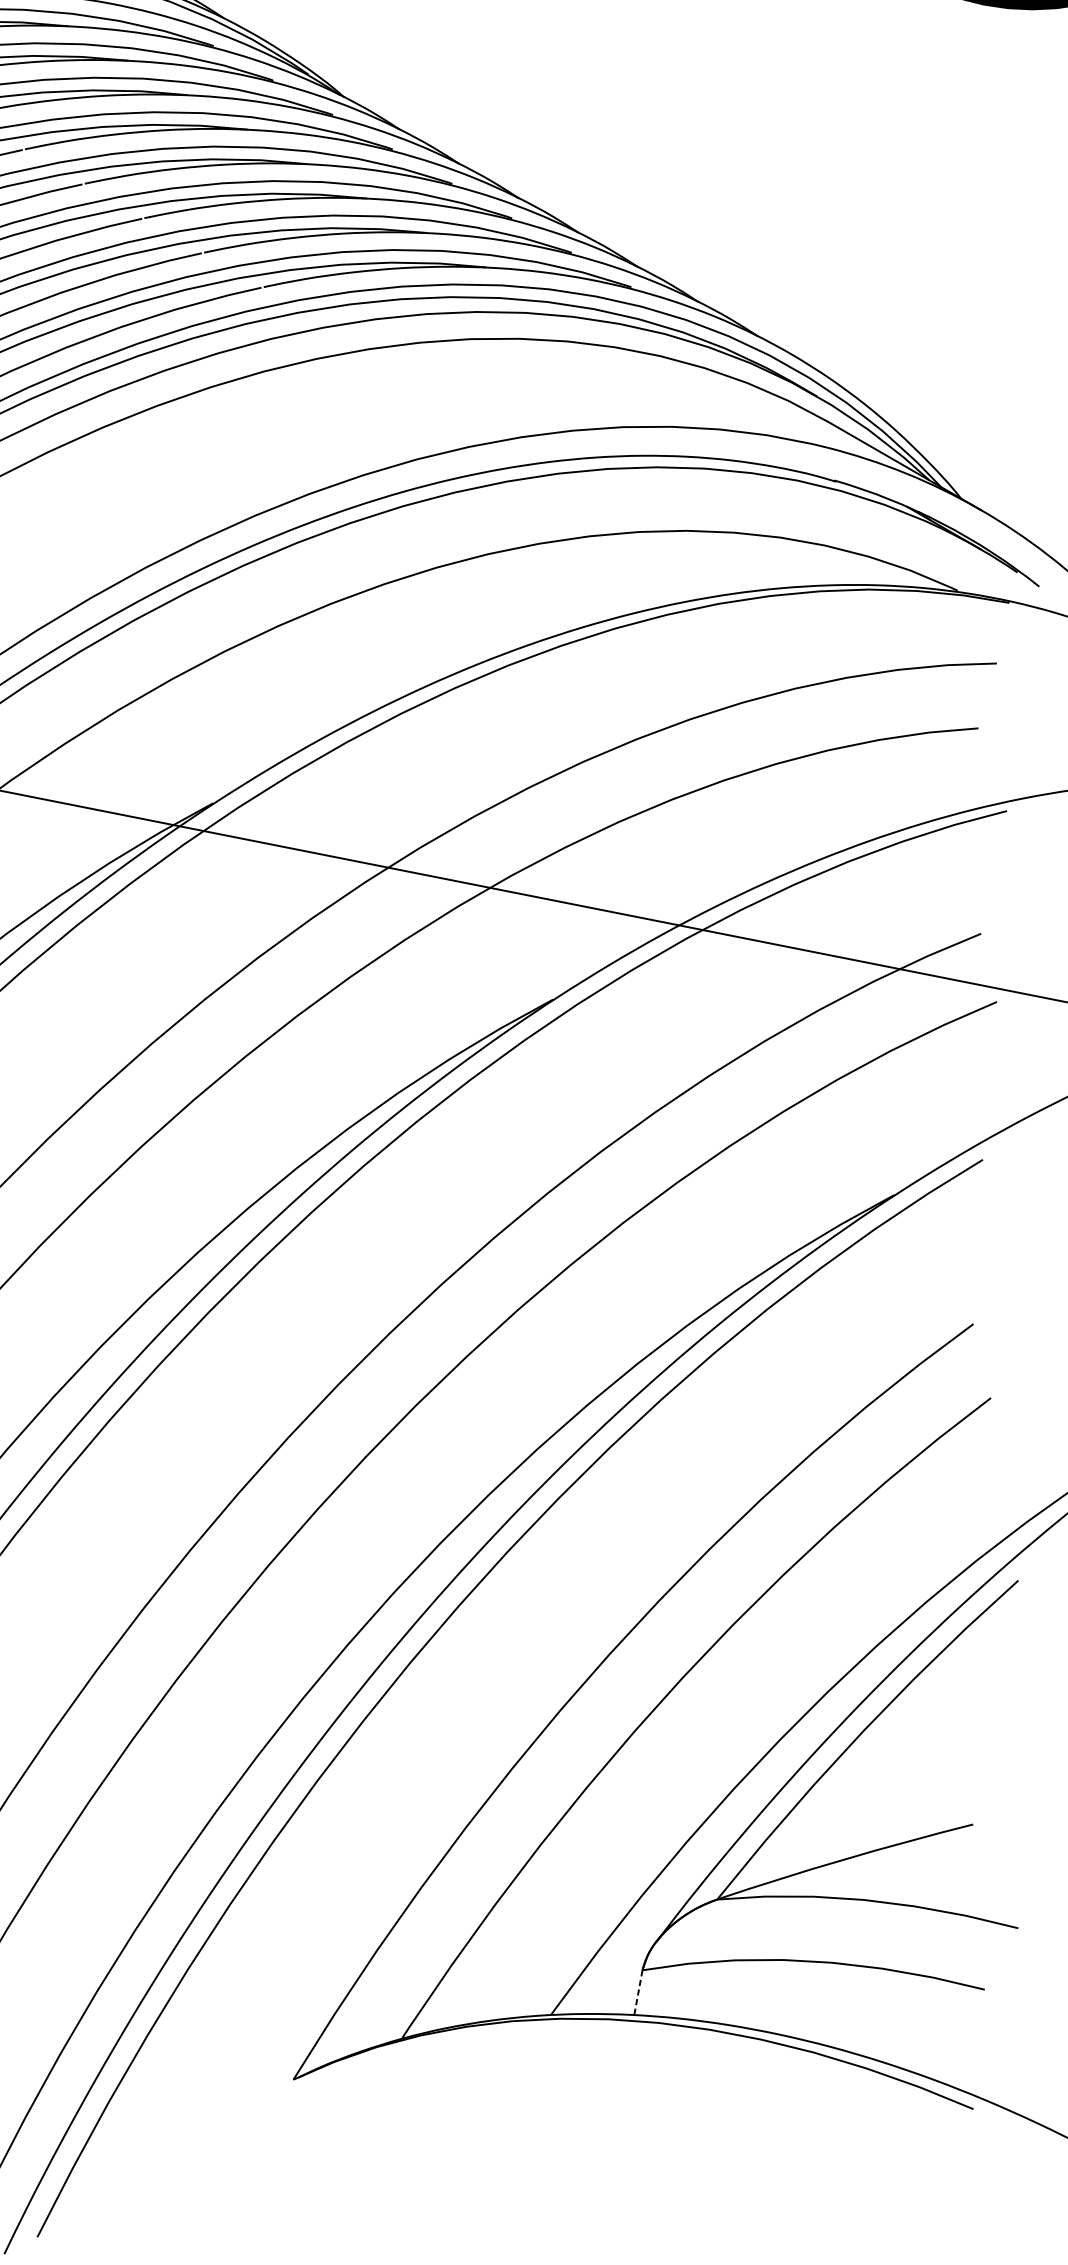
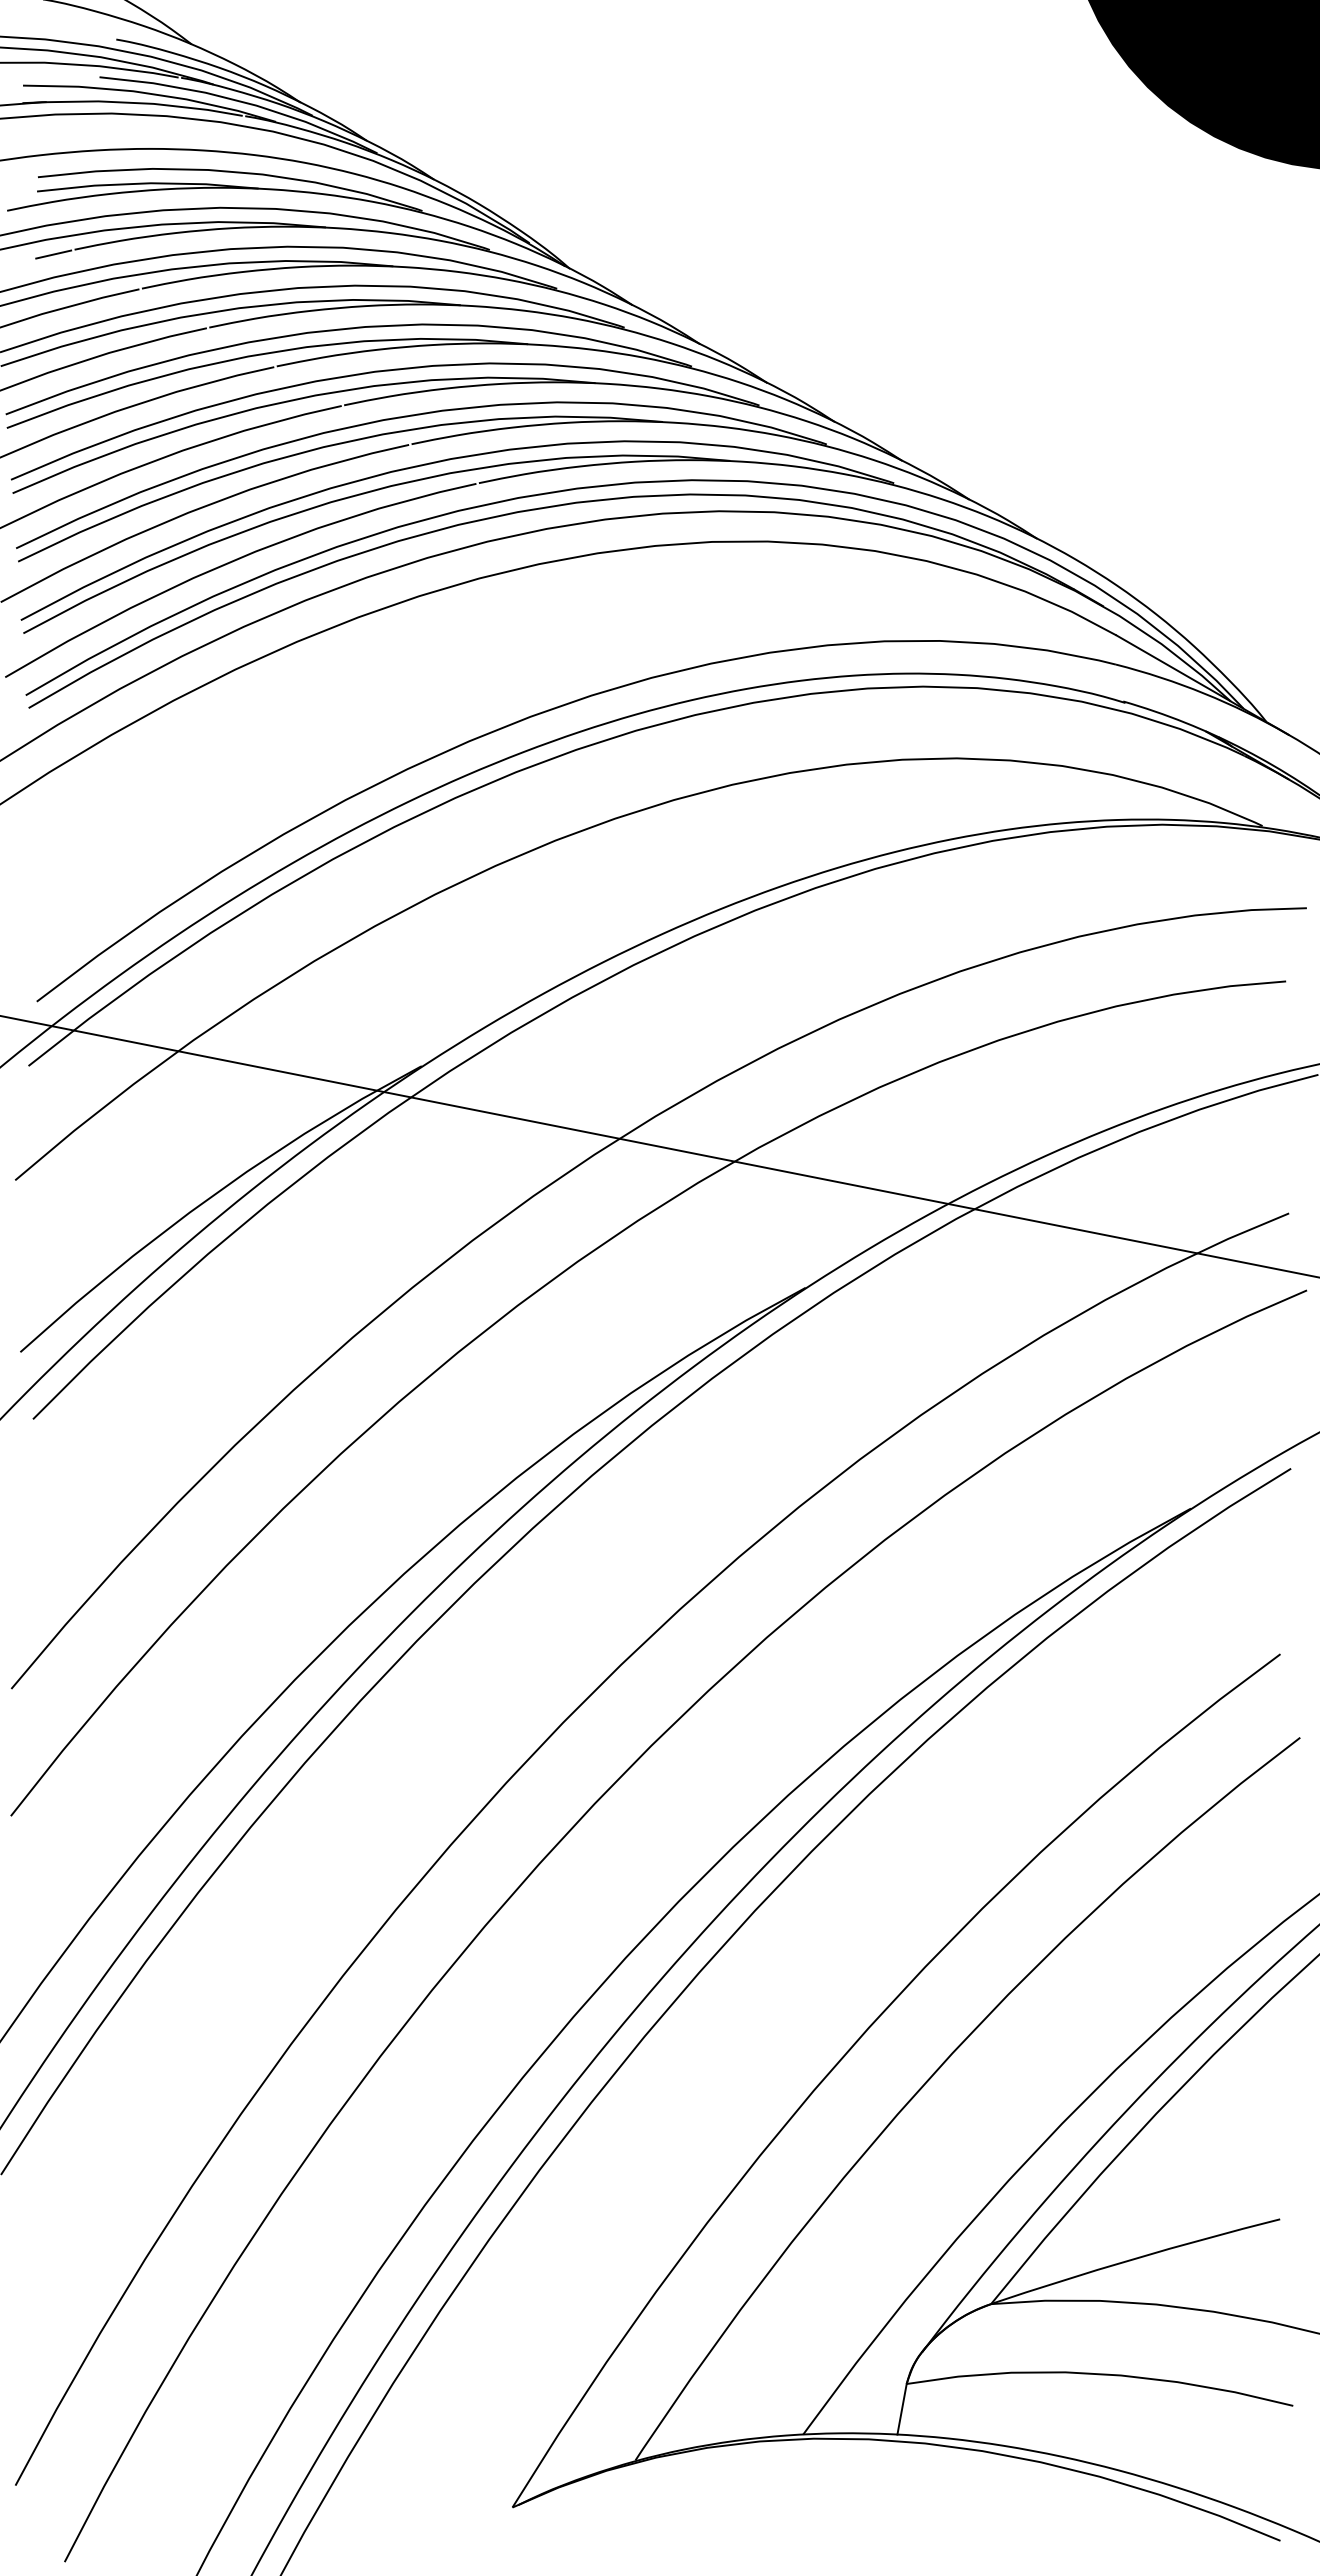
line: (638, 1992) -> (902, 2409), dashed -> solid

